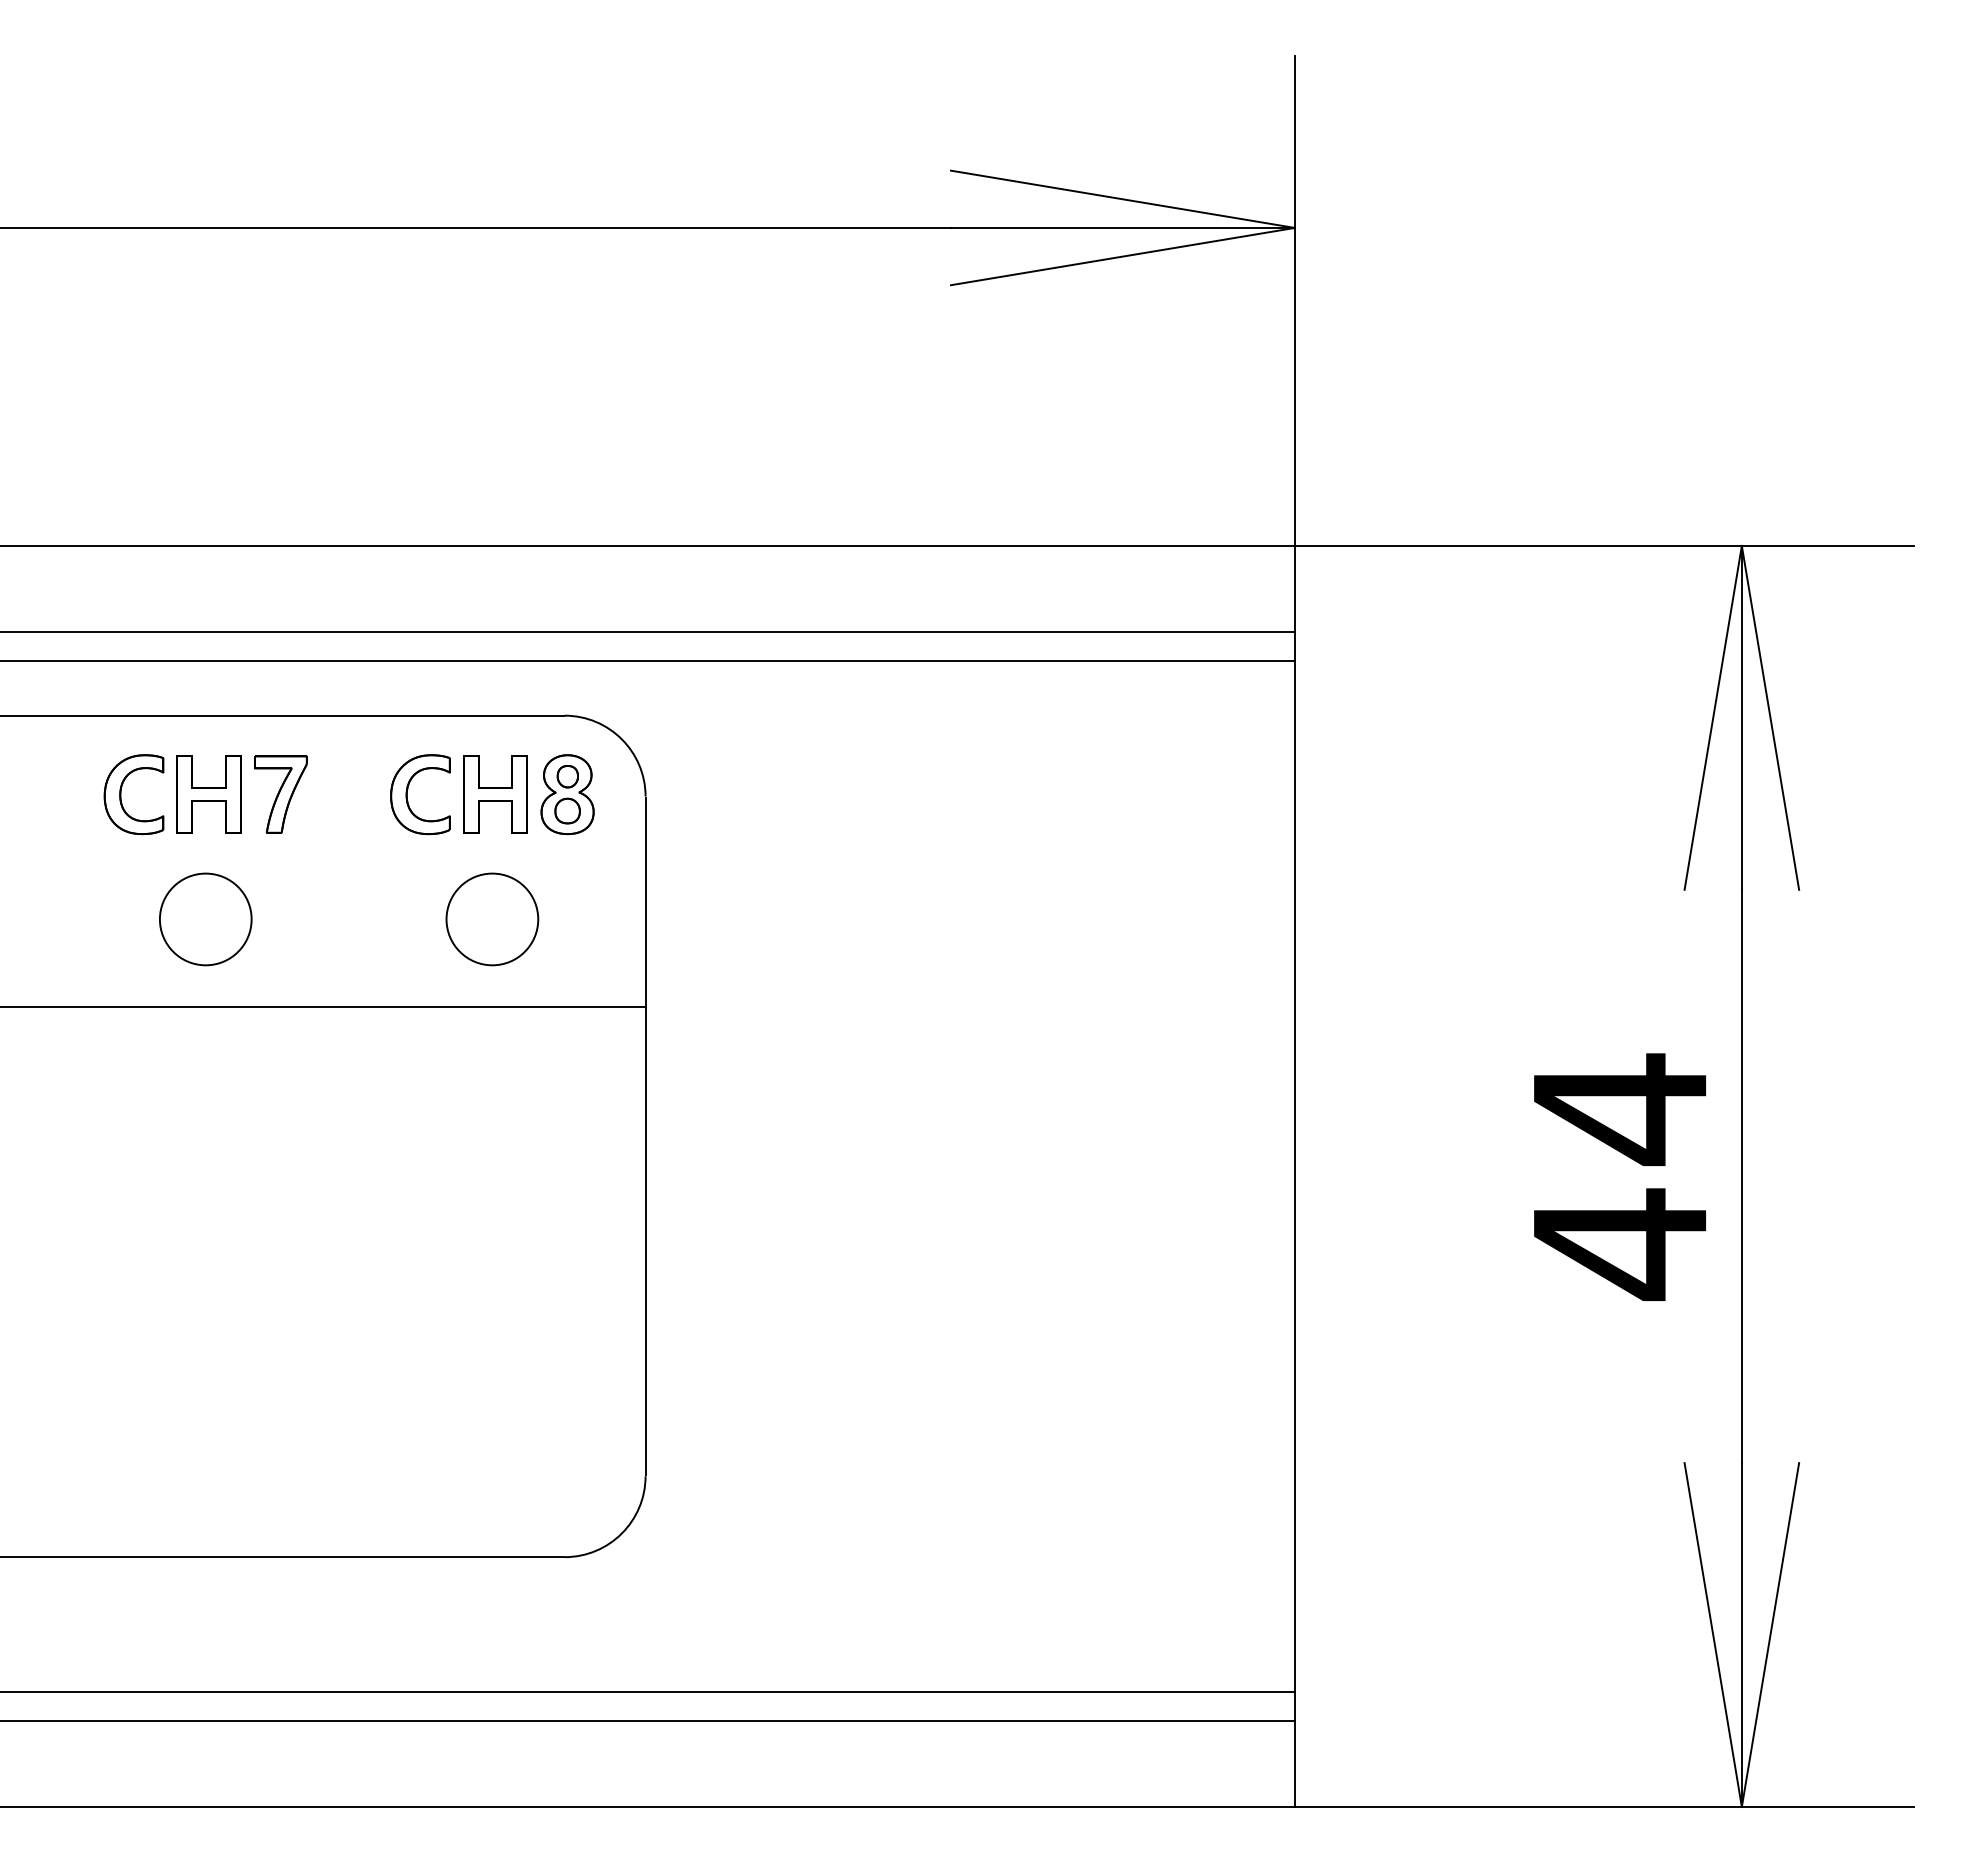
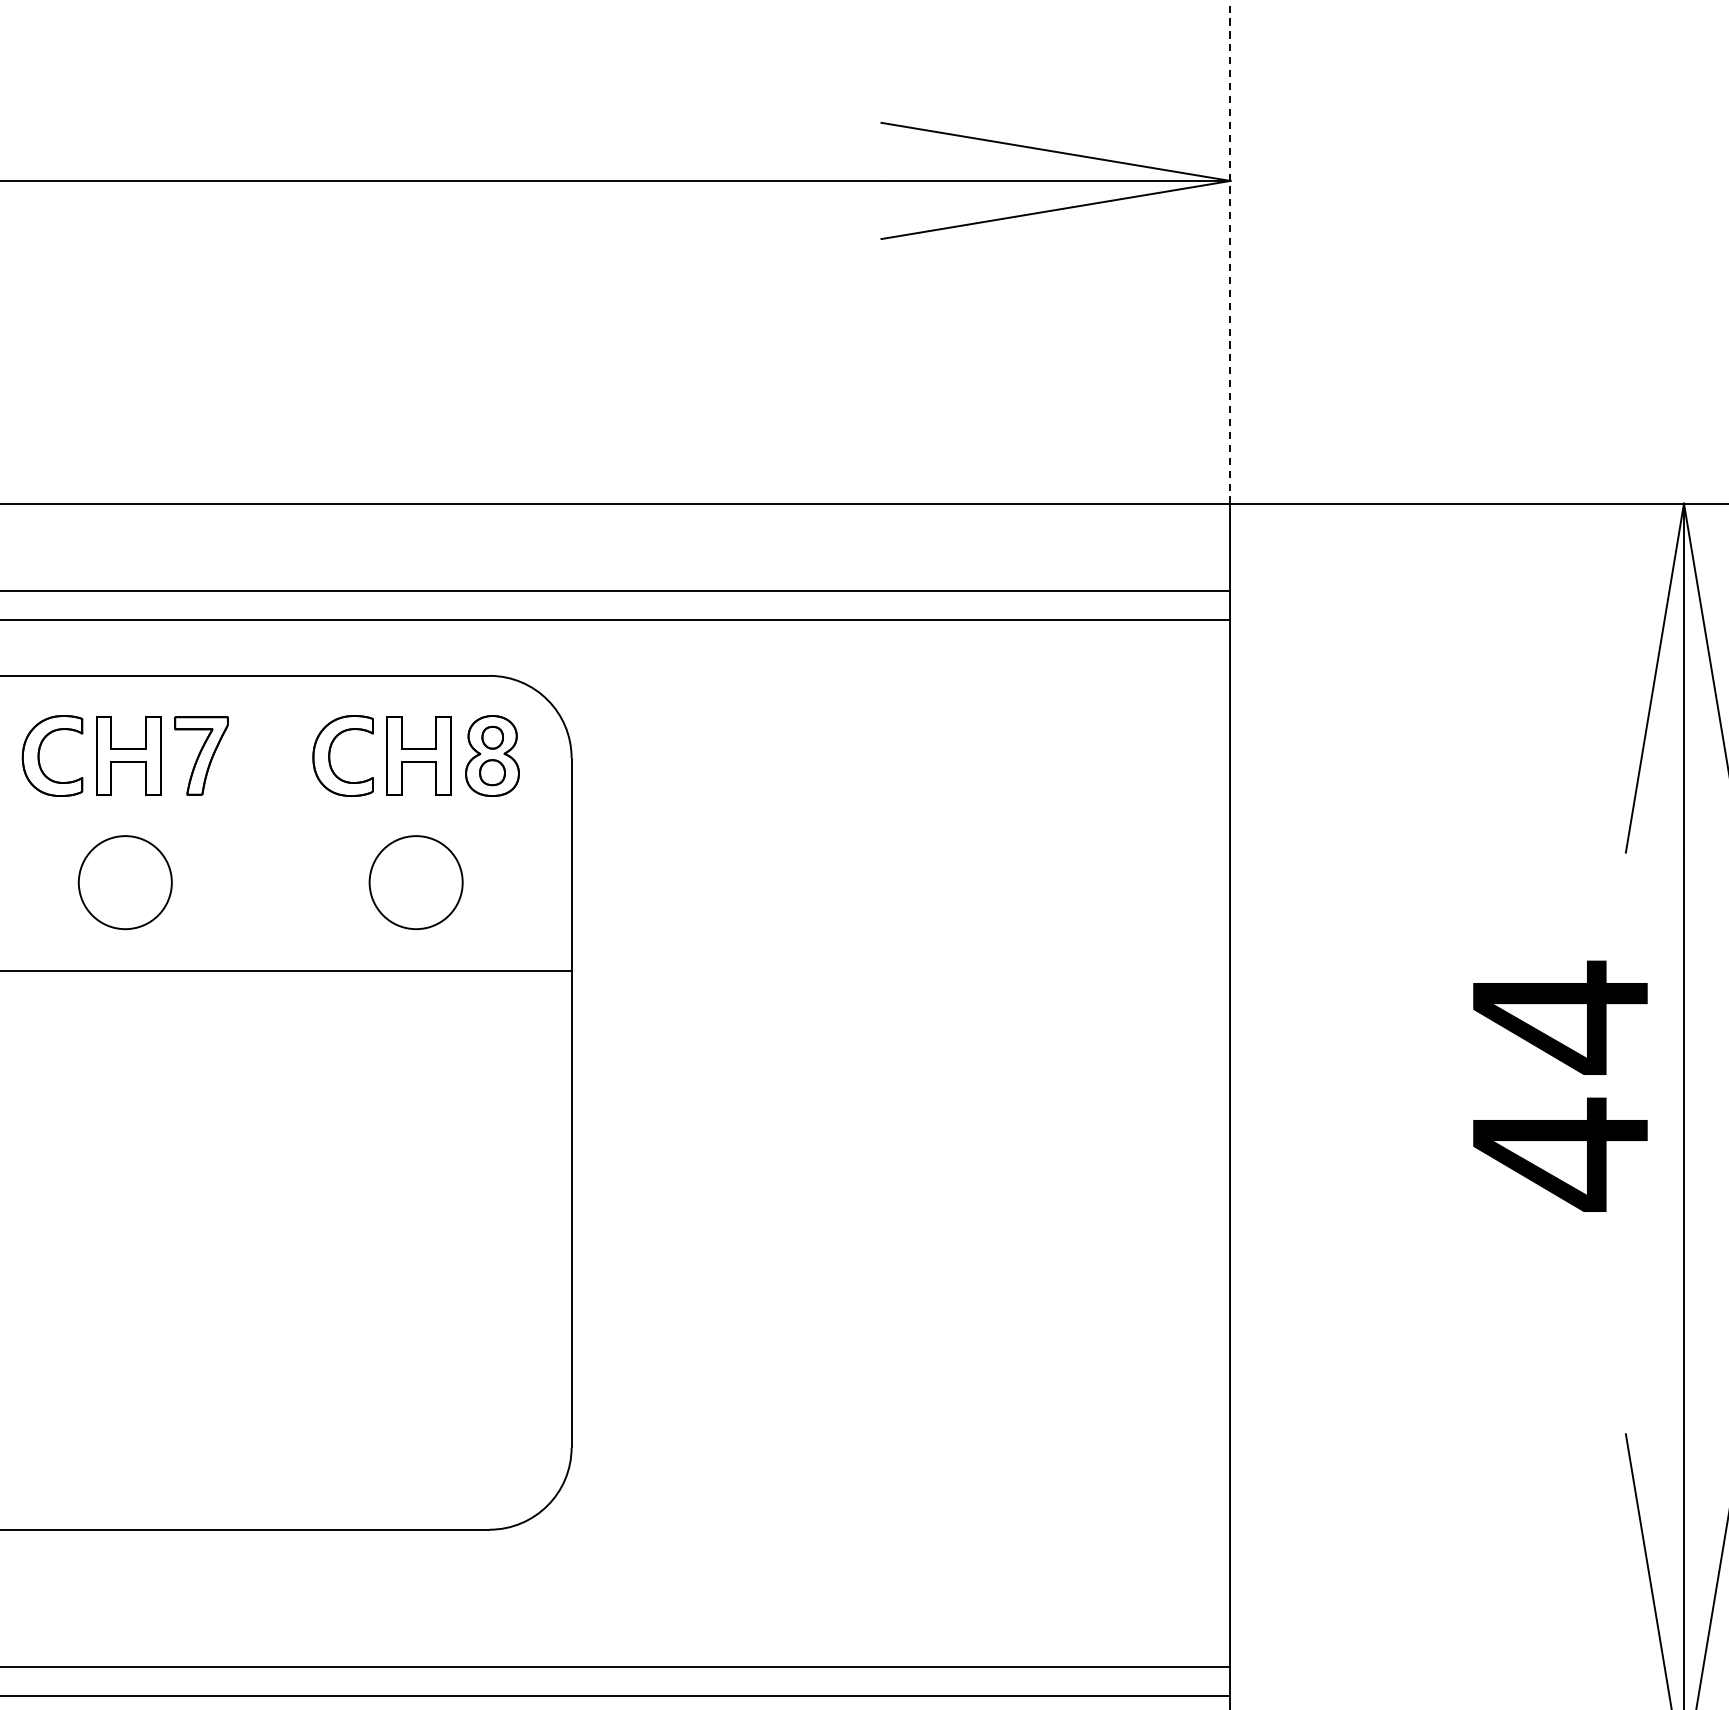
line: (1294, 300) -> (1230, 254), solid -> dashed
text: (1619, 1176) -> (1559, 1085), moved

